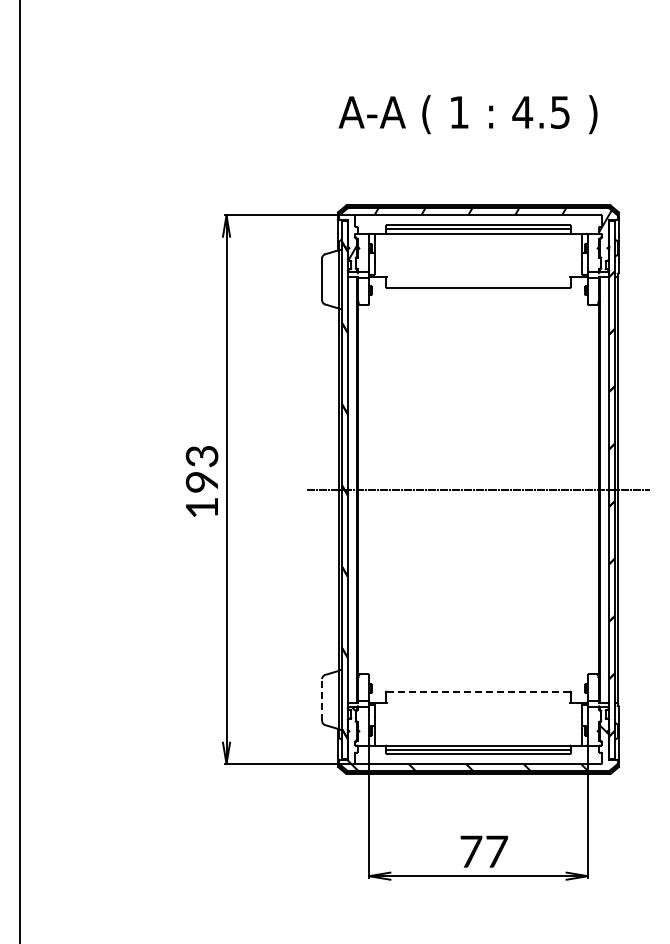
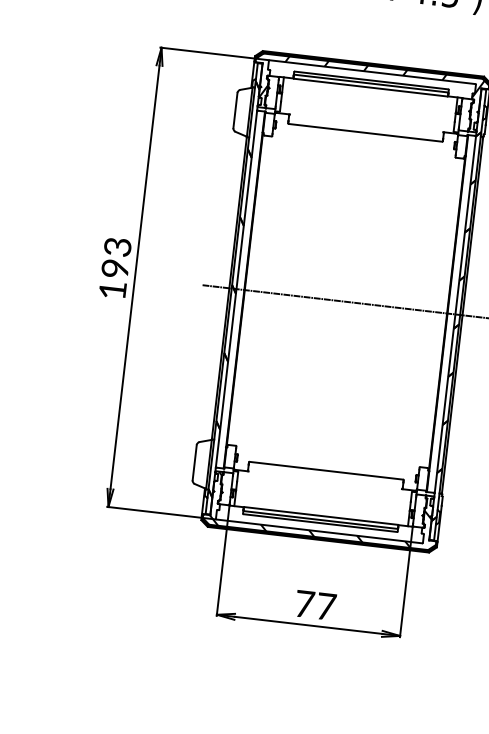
line: (478, 691) -> (326, 470), dashed -> solid
line: (322, 700) -> (194, 463), dashed -> solid

